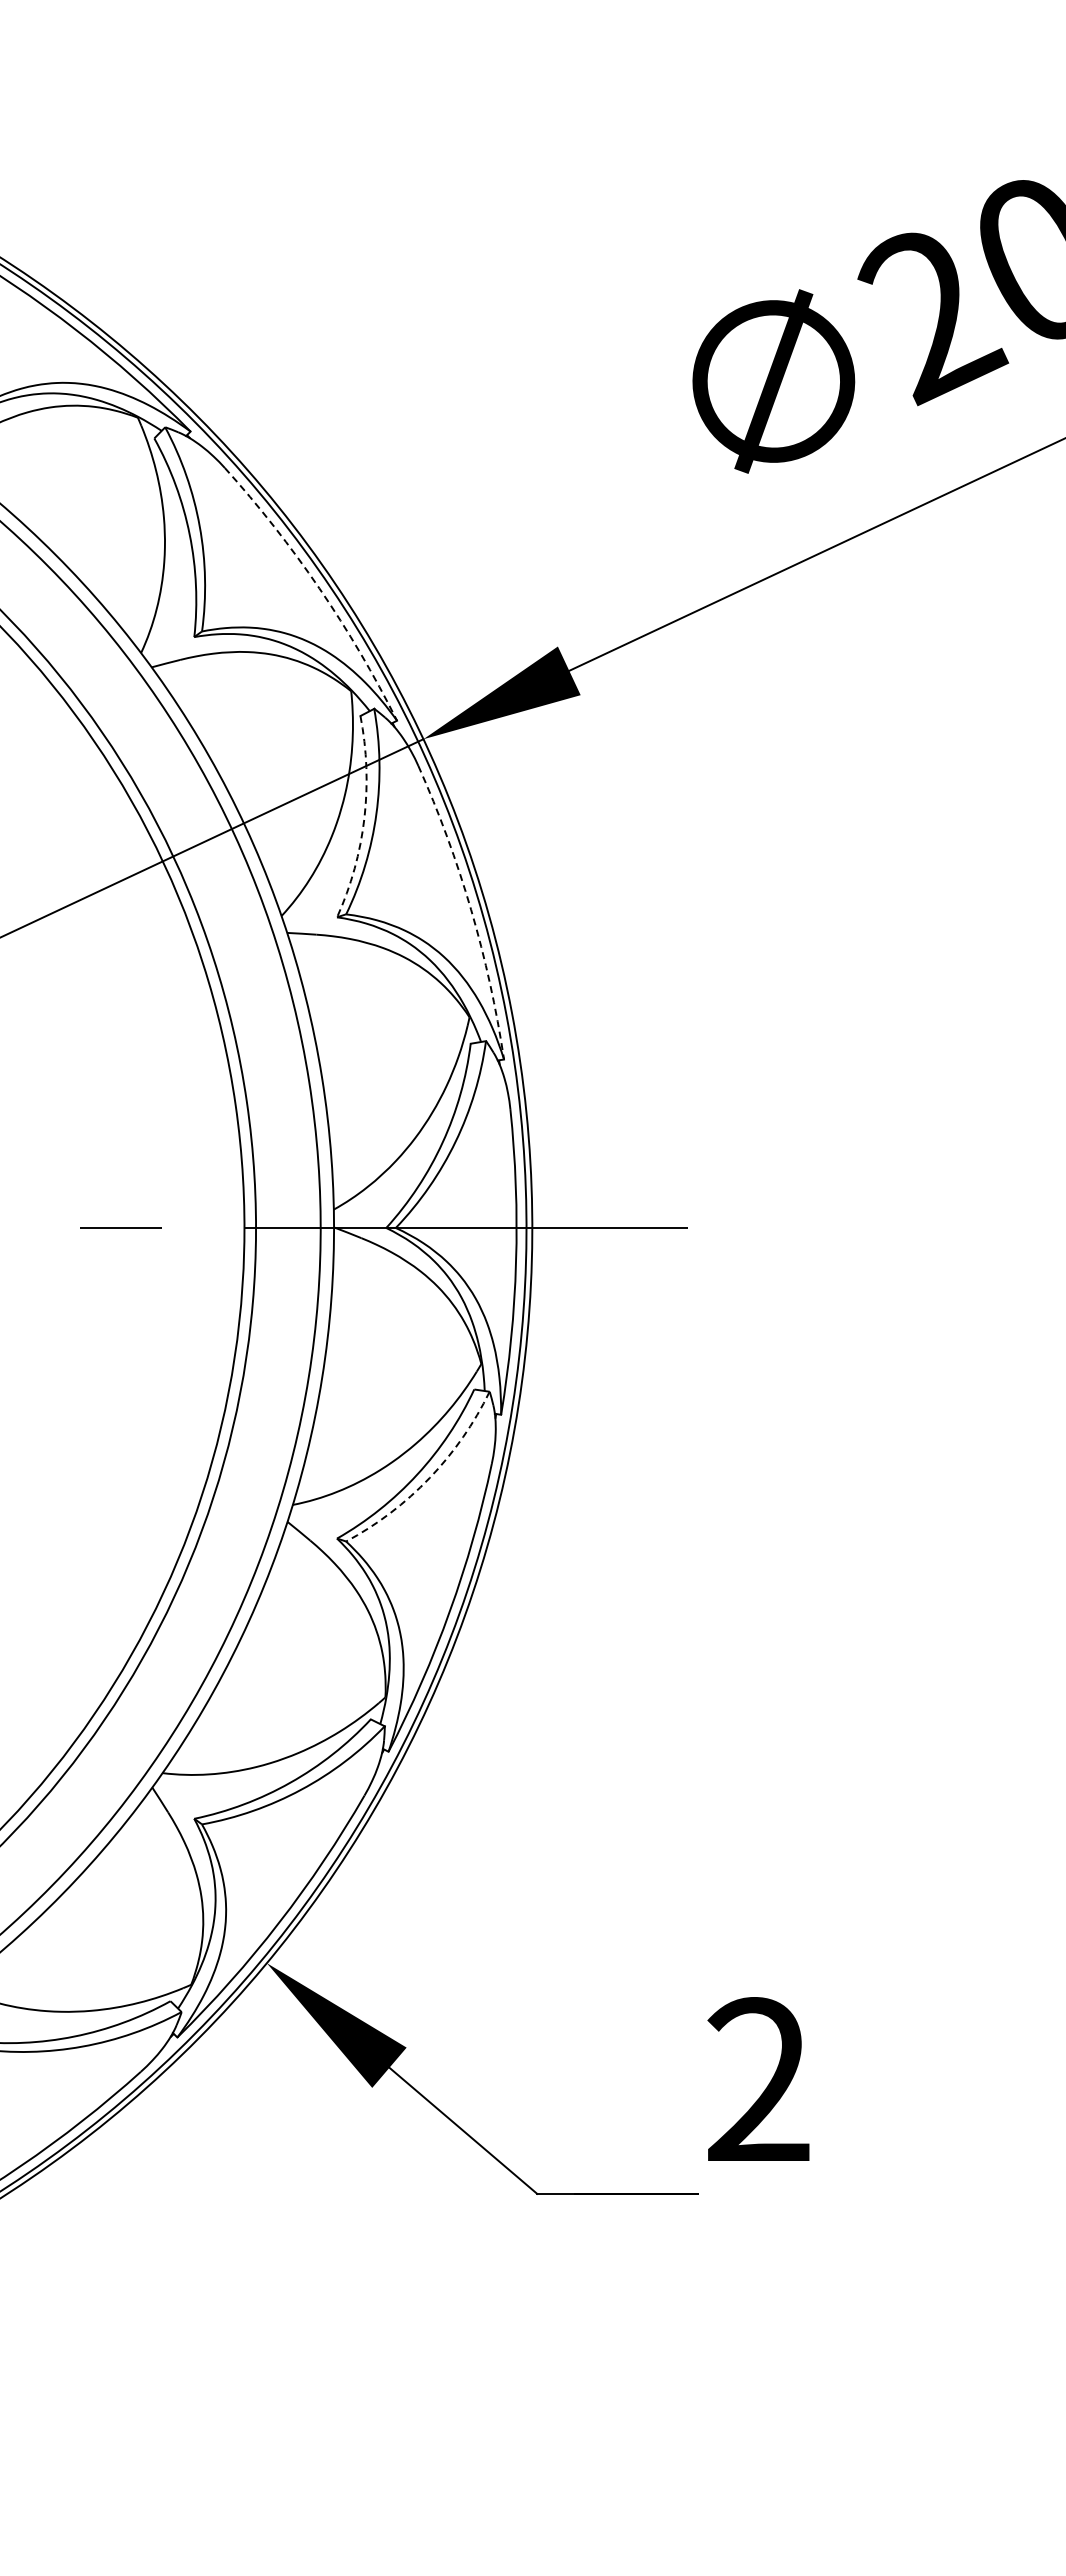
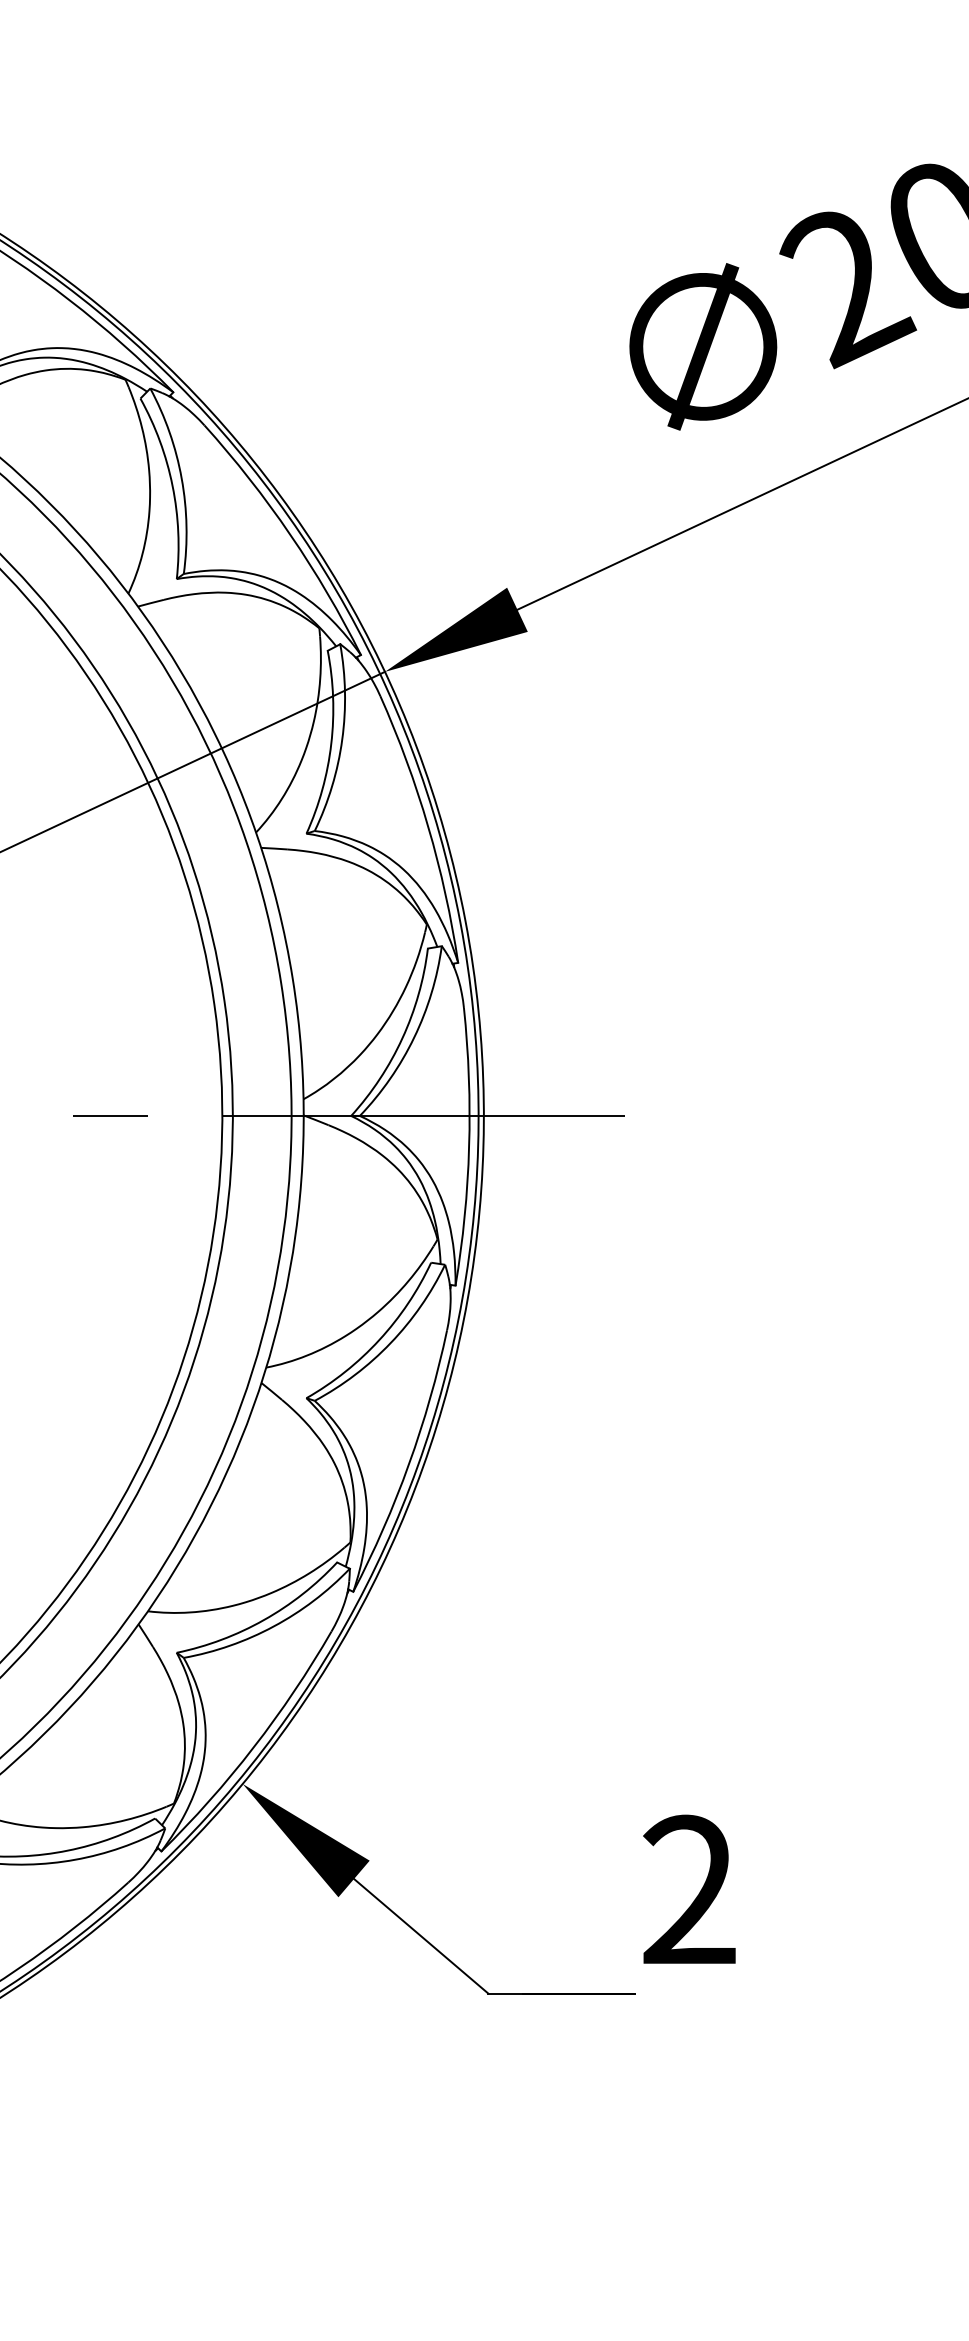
arc: (319, 588) -> (290, 534), dashed -> solid
arc: (364, 818) -> (331, 743), dashed -> solid
arc: (471, 909) -> (428, 826), dashed -> solid
arc: (429, 1478) -> (390, 1343), dashed -> solid

